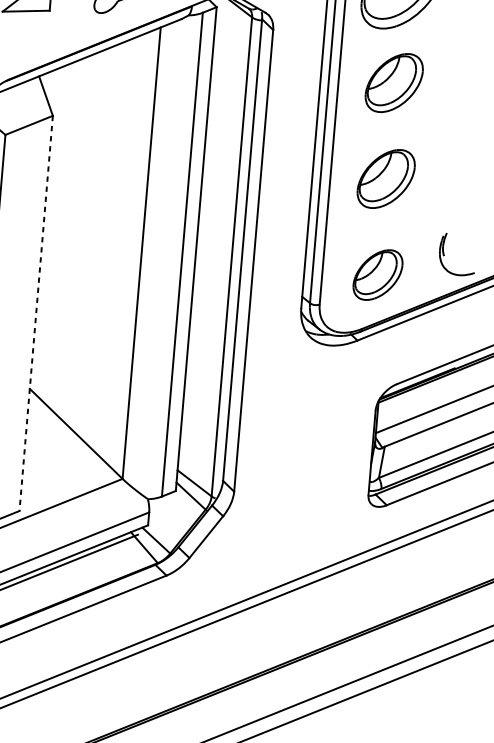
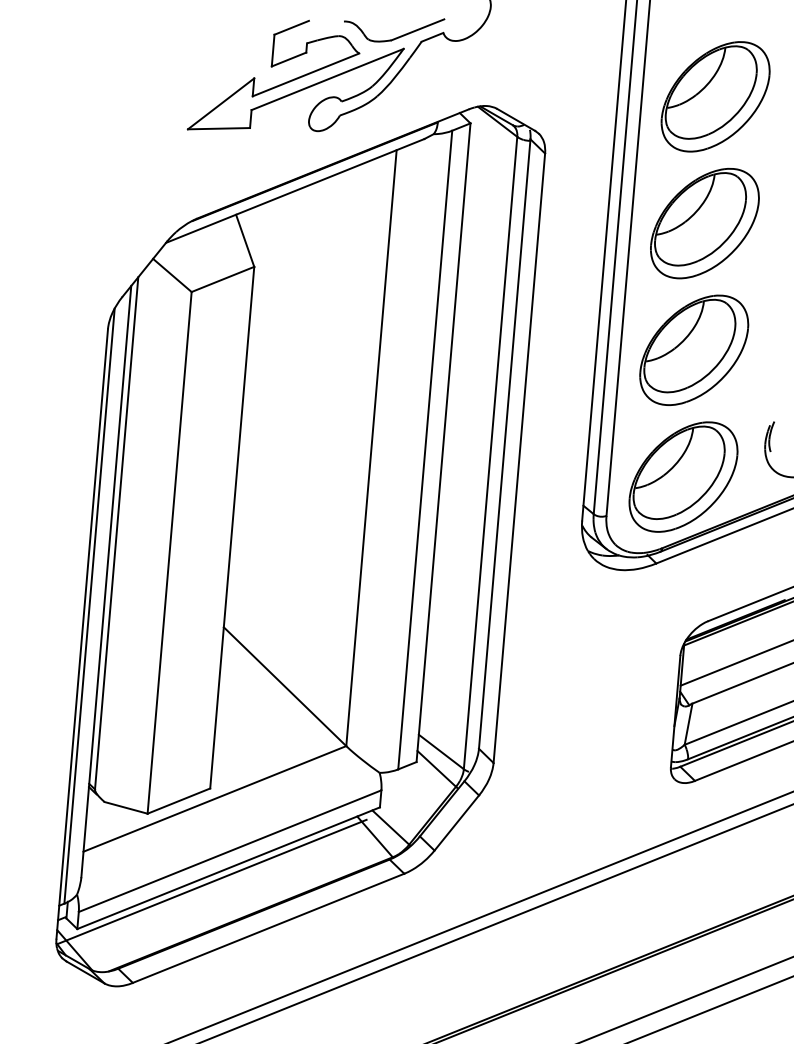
part: (393, 83) -> (704, 223), size x1.43
part: (386, 178) -> (694, 349), size x1.43
part: (378, 274) -> (683, 476), size x1.67
line: (36, 313) -> (232, 527), dashed -> solid

